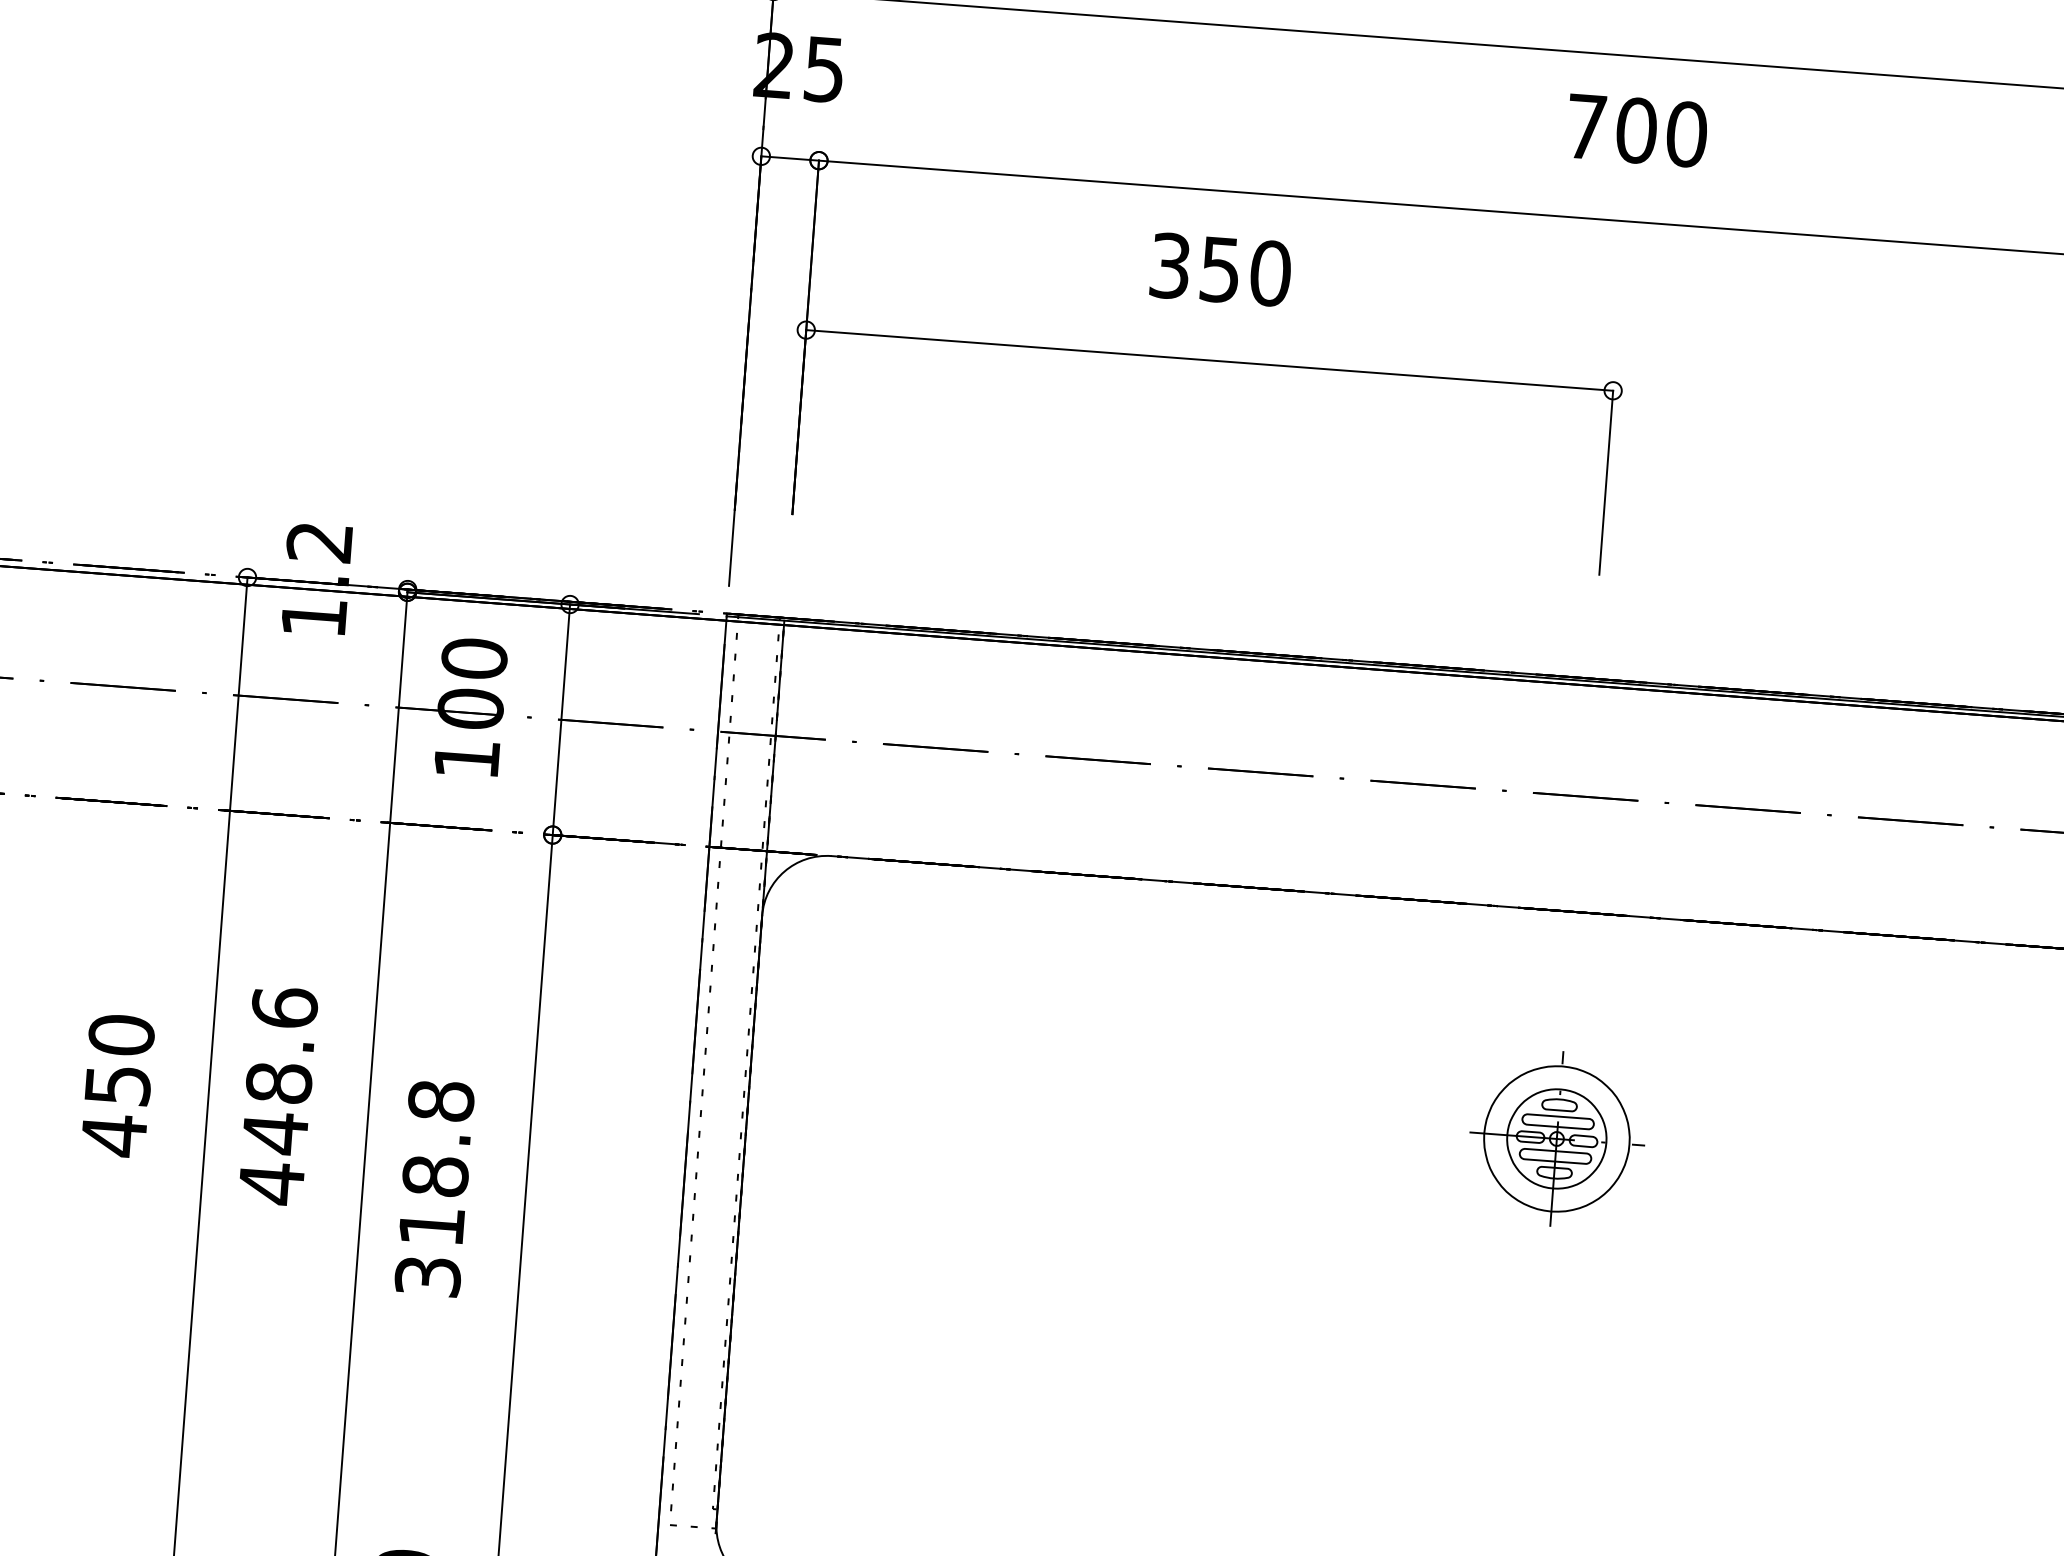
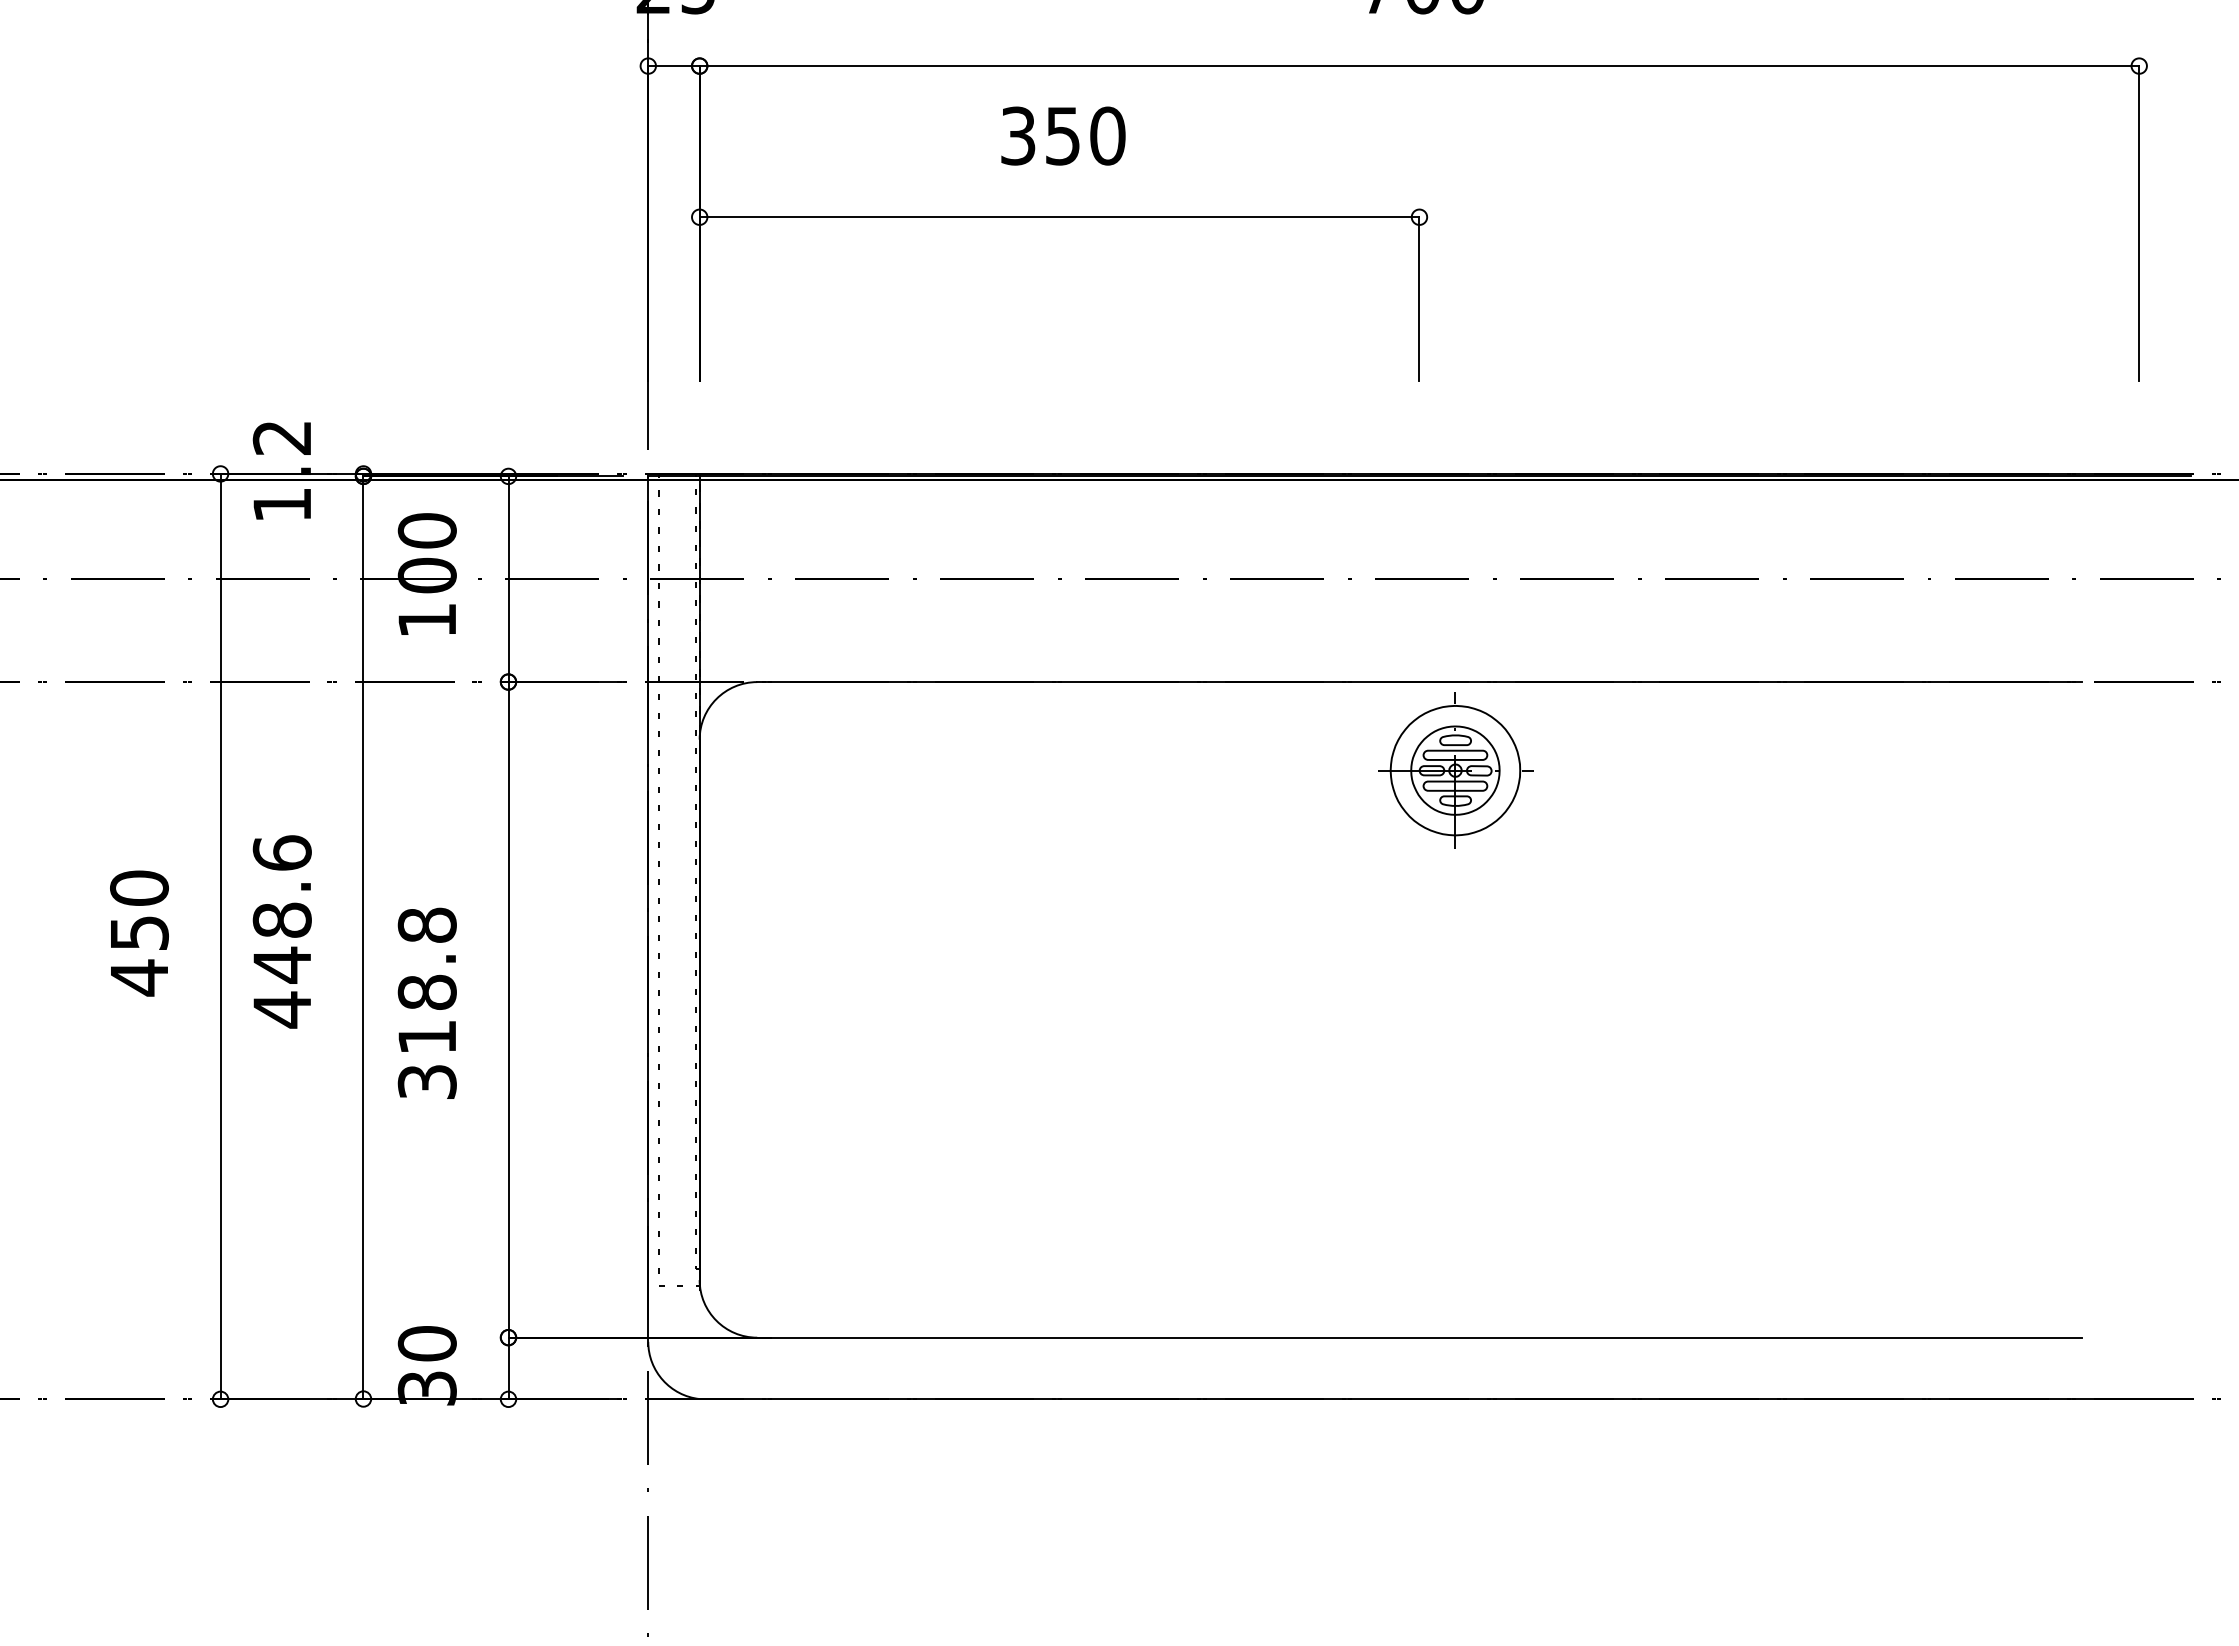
part: (1556, 1138) -> (1455, 770), moved

